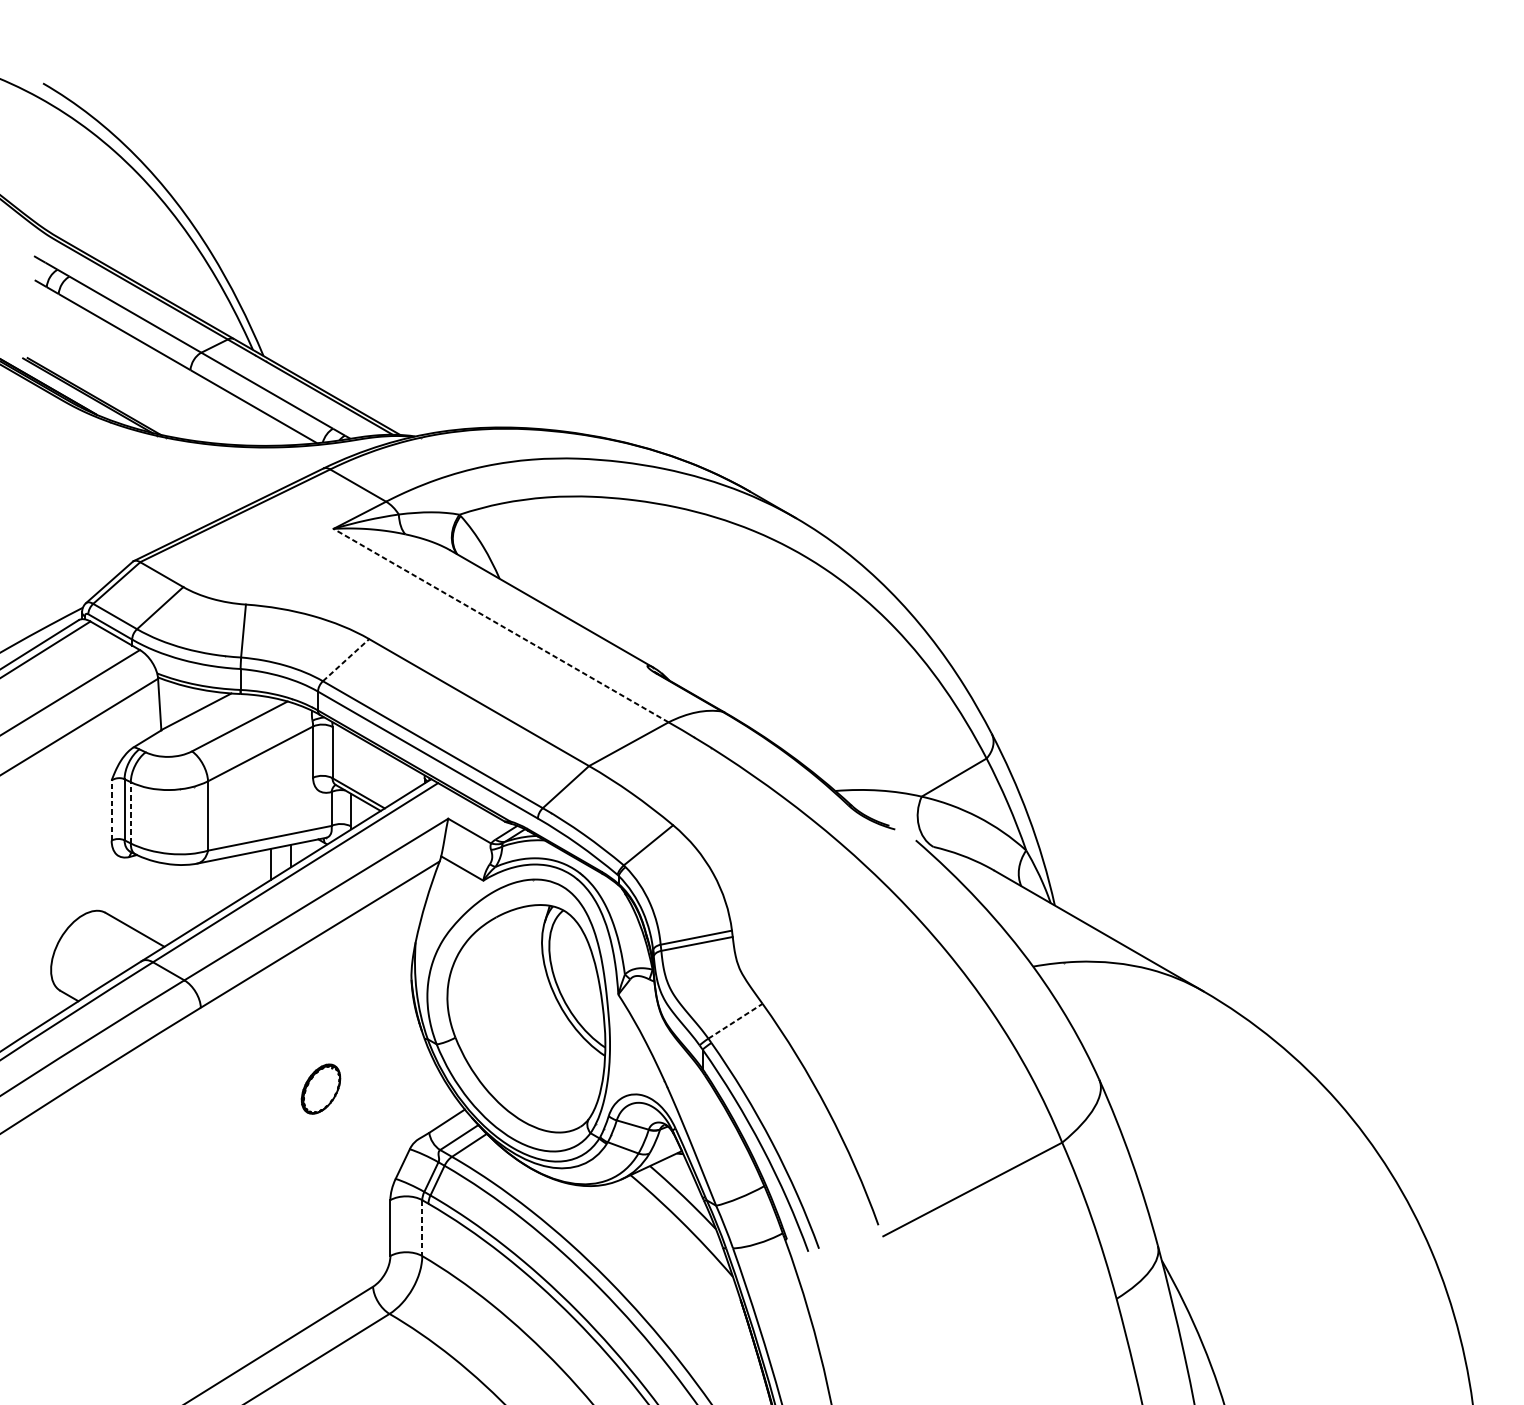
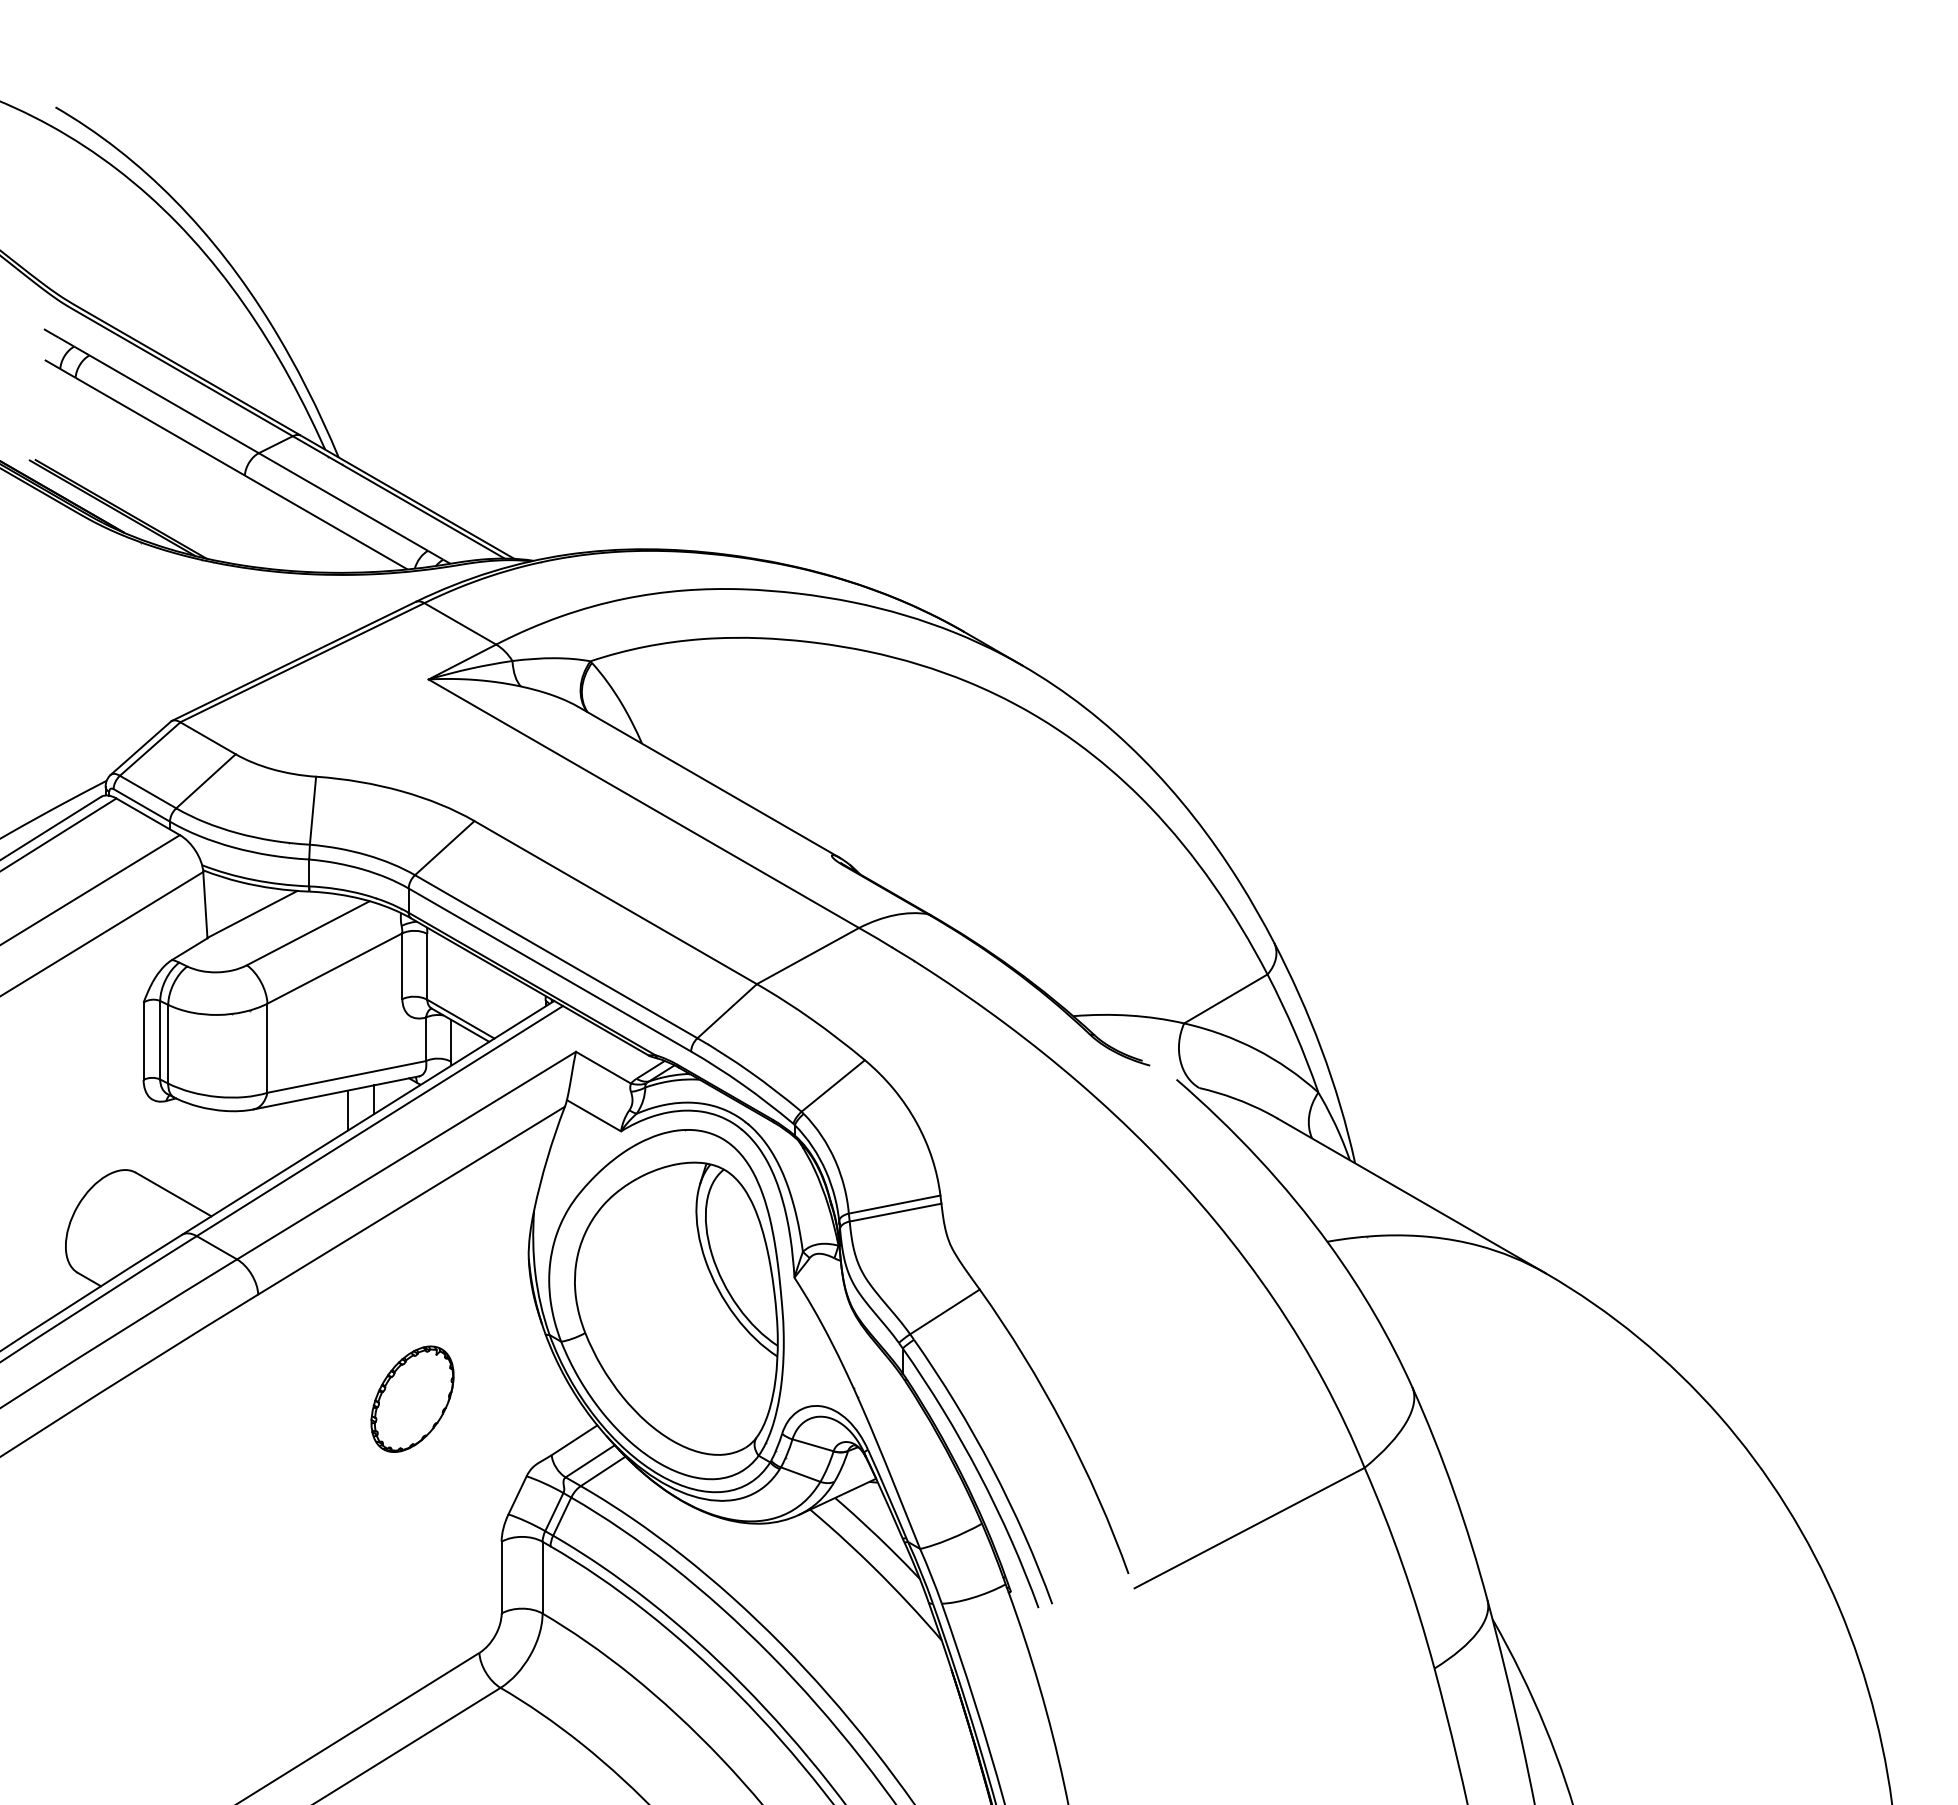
line: (500, 625) -> (643, 803), dashed -> solid
line: (346, 659) -> (445, 847), dashed -> solid
line: (111, 810) -> (143, 1041), dashed -> solid
line: (131, 812) -> (168, 1043), dashed -> solid
line: (735, 1020) -> (945, 1311), dashed -> solid
part: (320, 1088) -> (412, 1398), size x1.67
line: (422, 1227) -> (542, 1577), dashed -> solid

